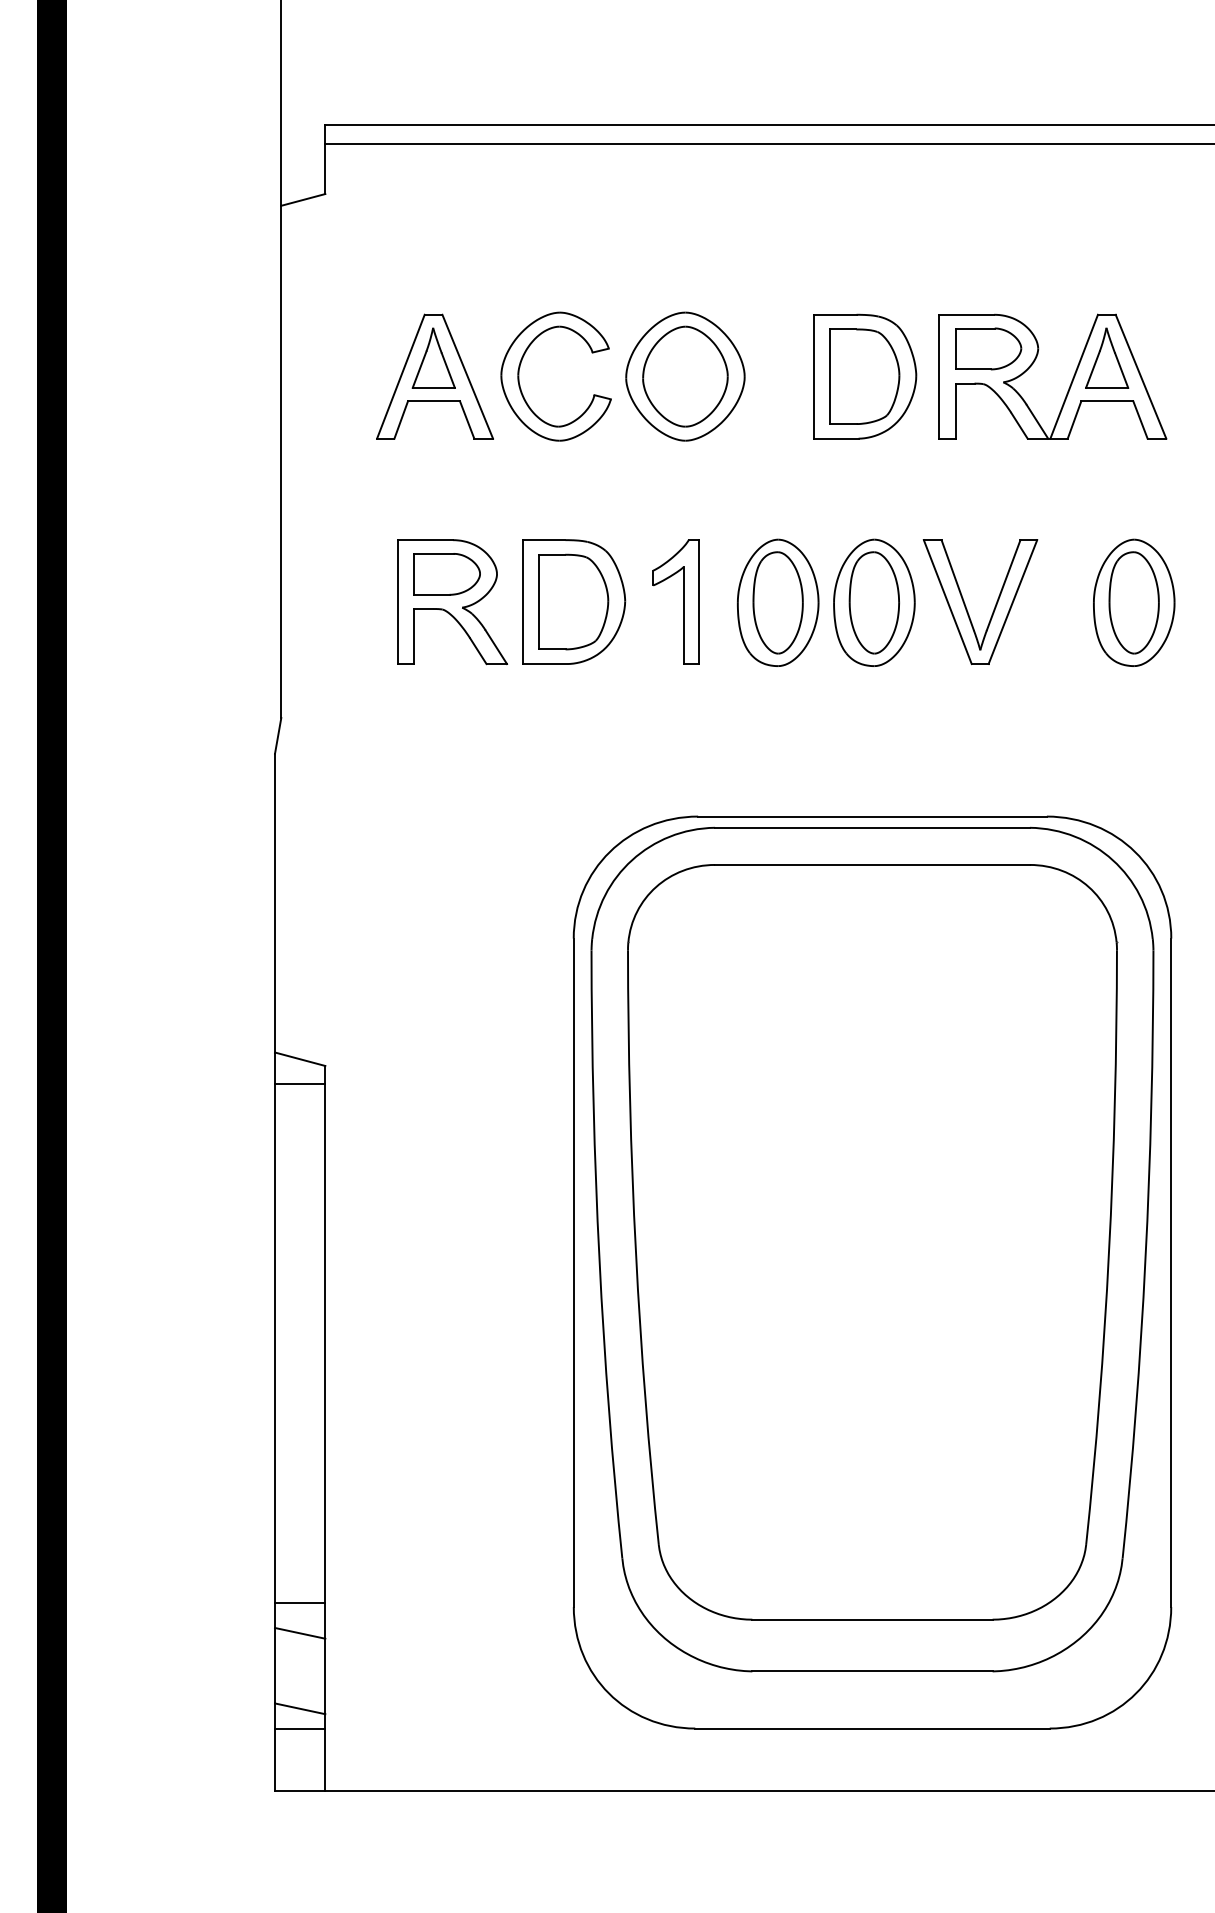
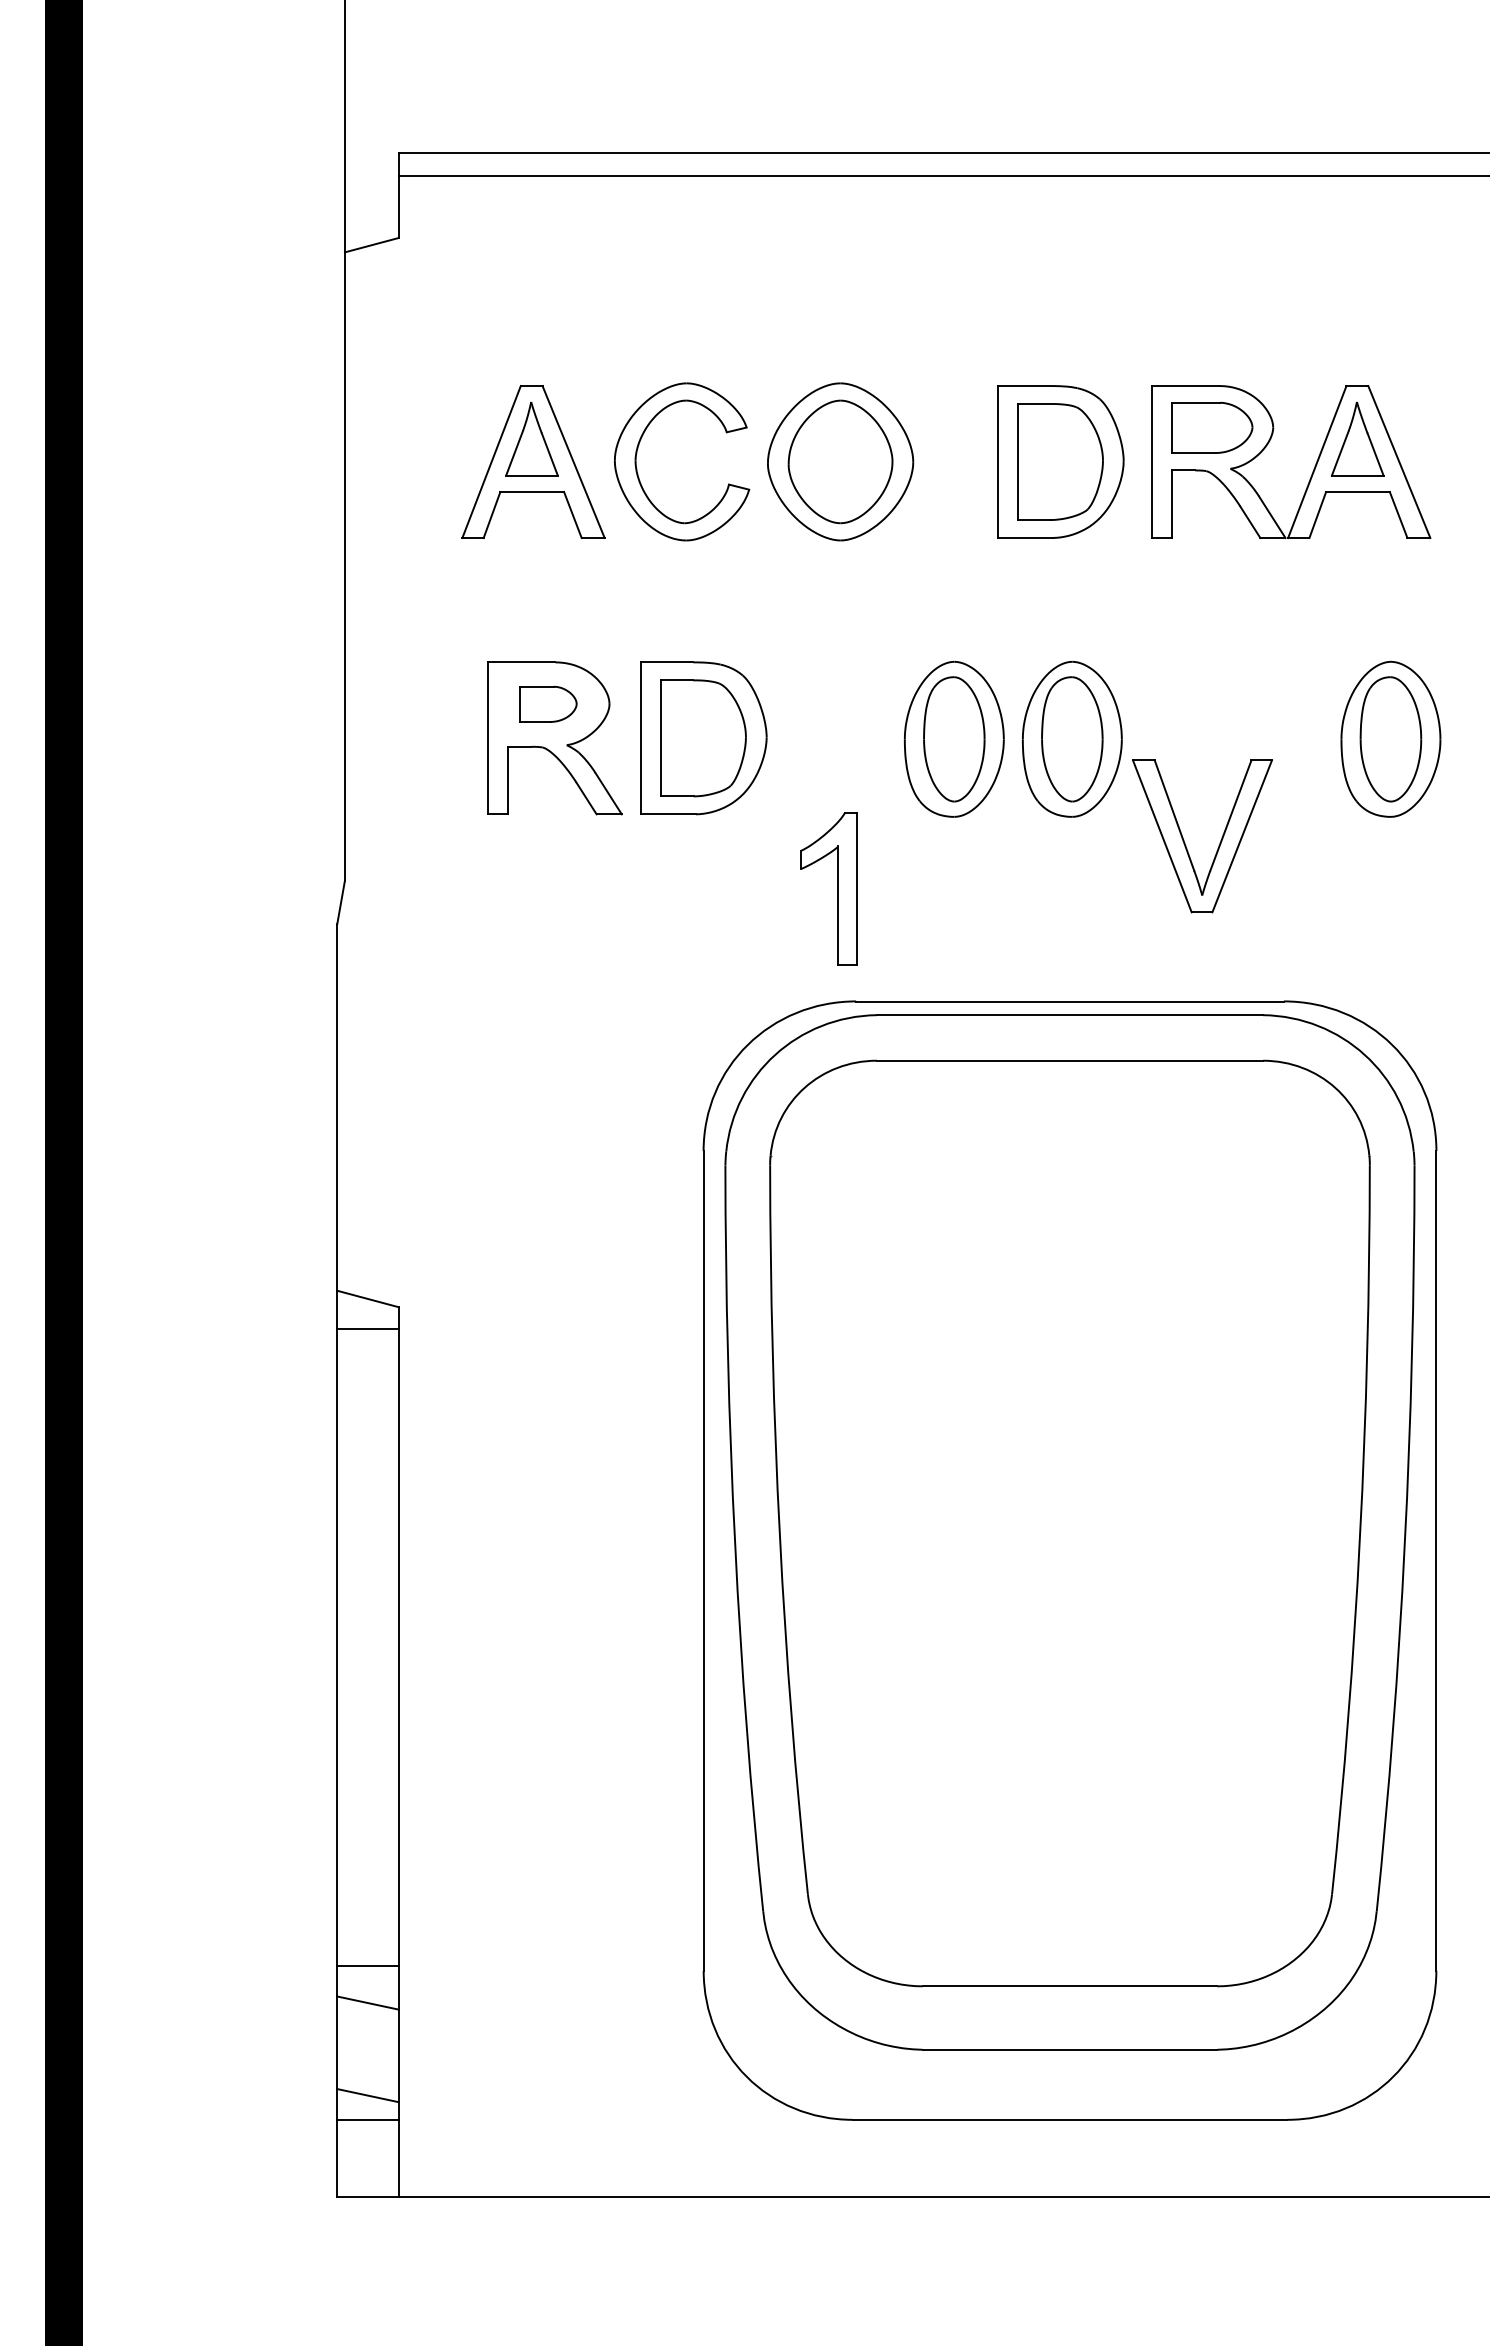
part: (447, 574) -> (548, 704), size x0.7
part: (682, 601) -> (837, 888), moved
part: (966, 607) -> (1185, 842), moved

